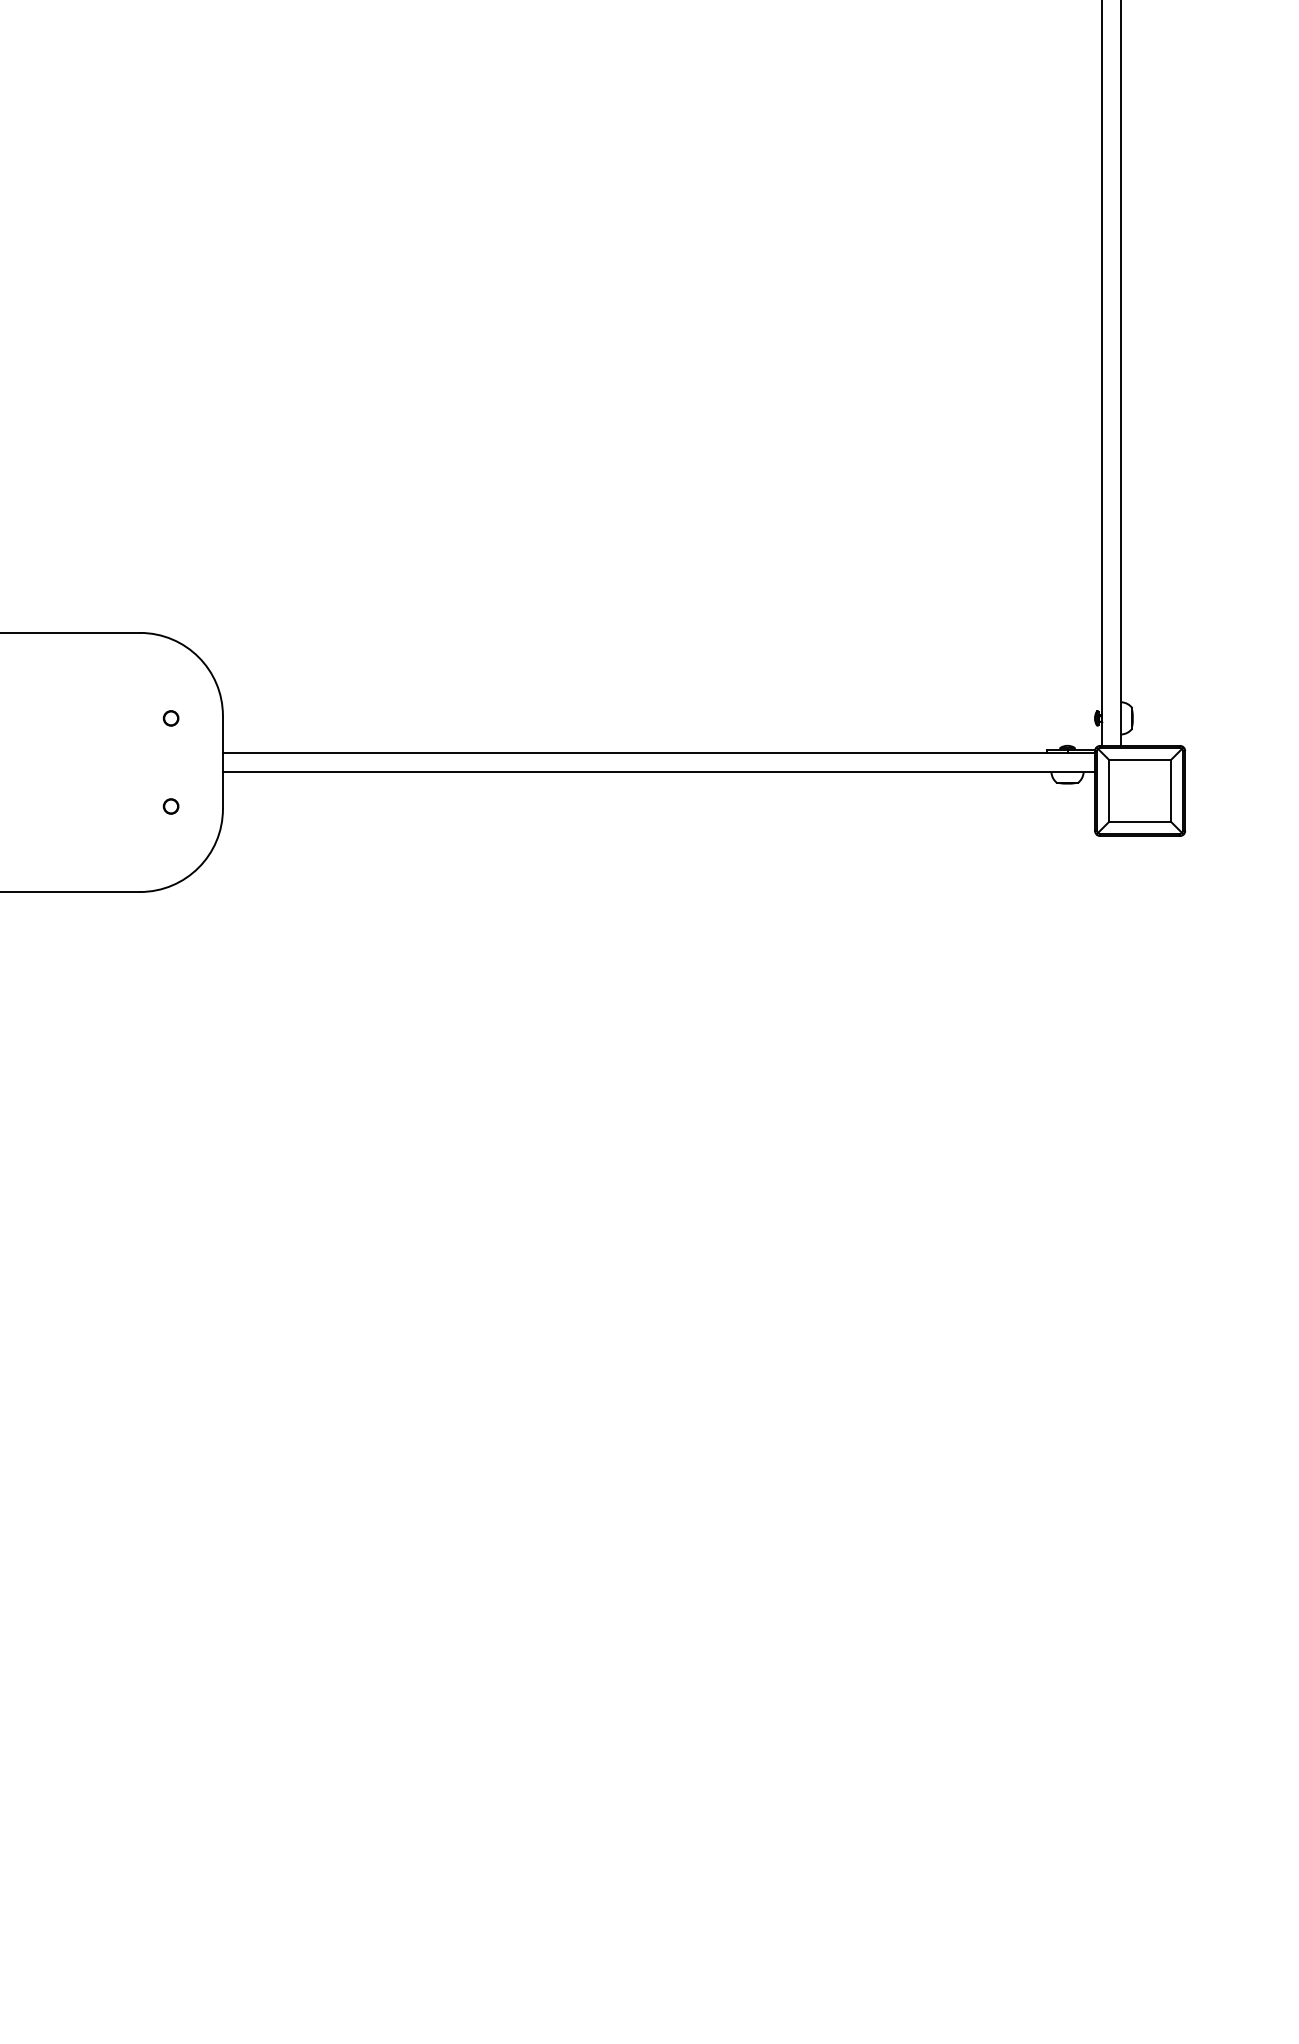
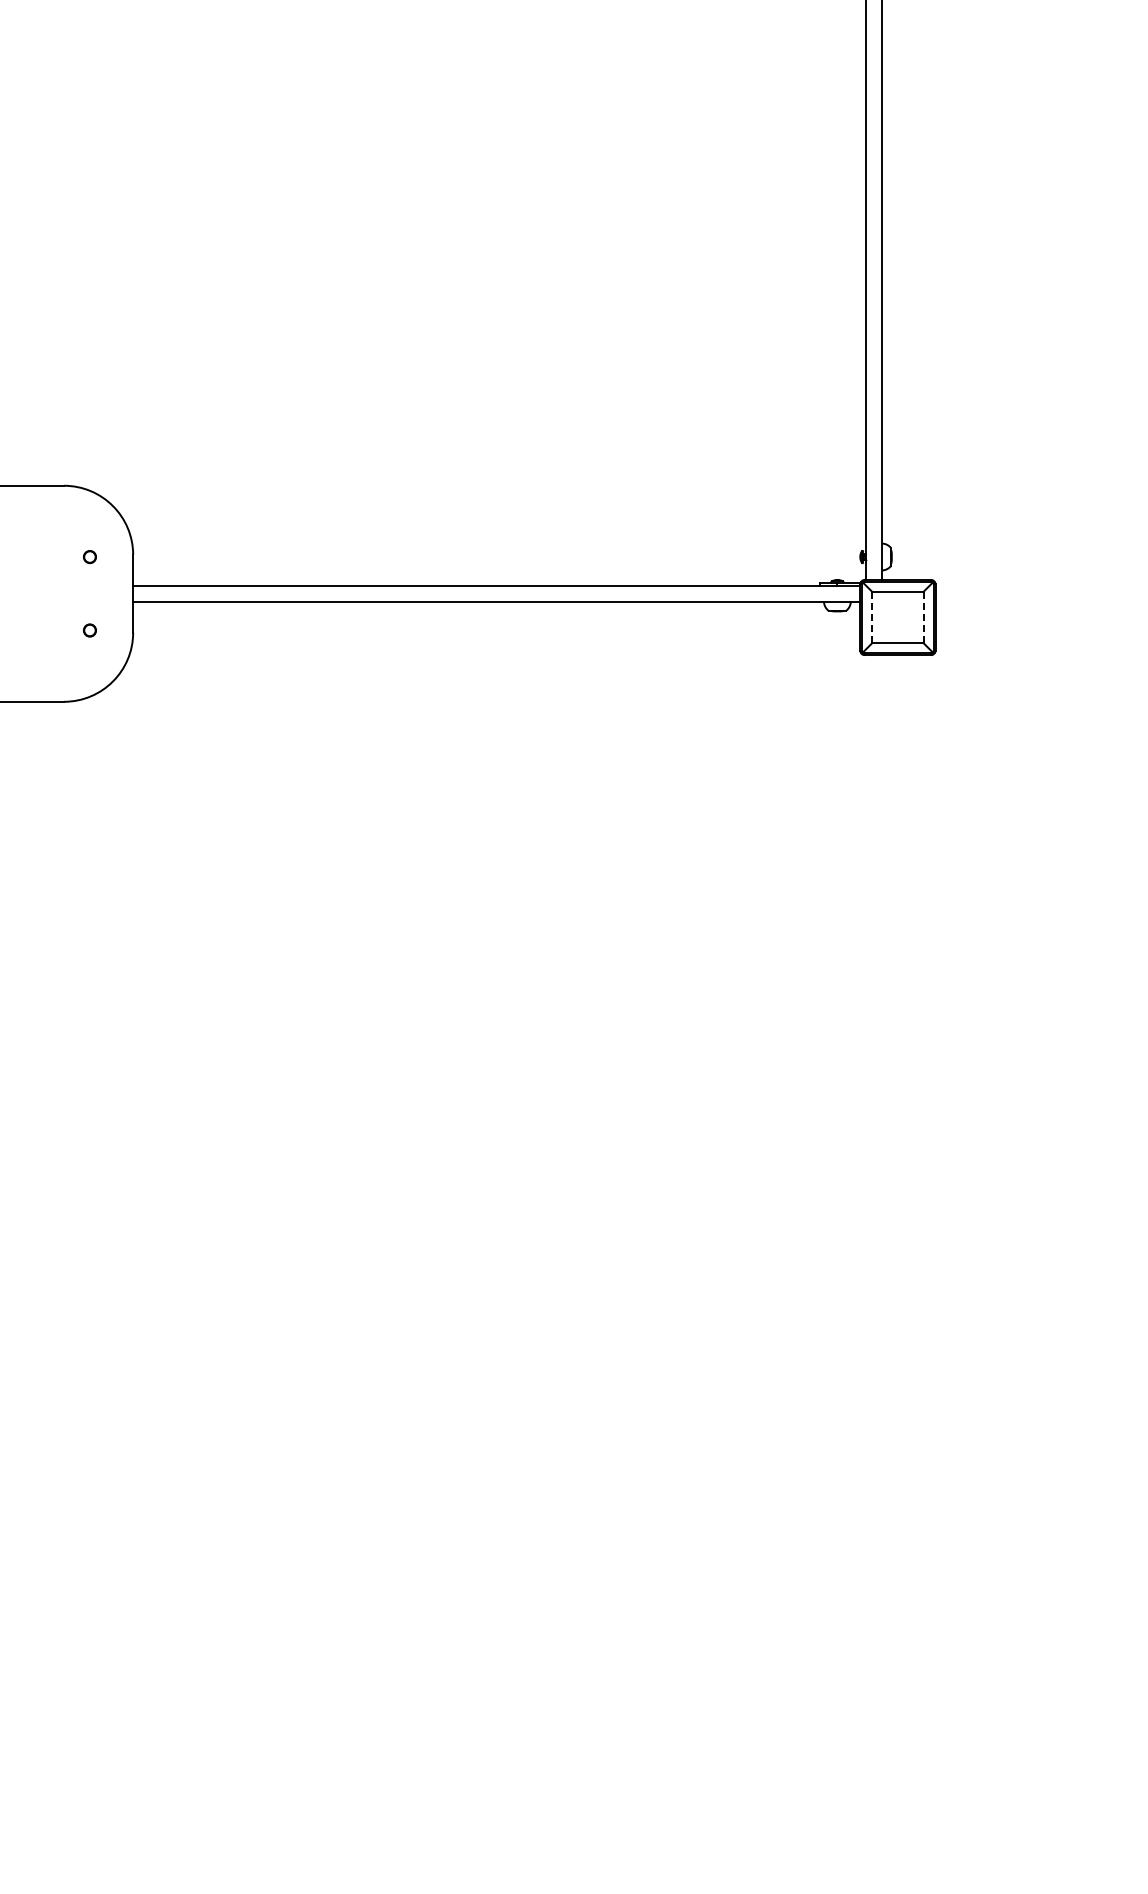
line: (1109, 790) -> (872, 617), solid -> dashed
line: (1170, 790) -> (923, 617), solid -> dashed

